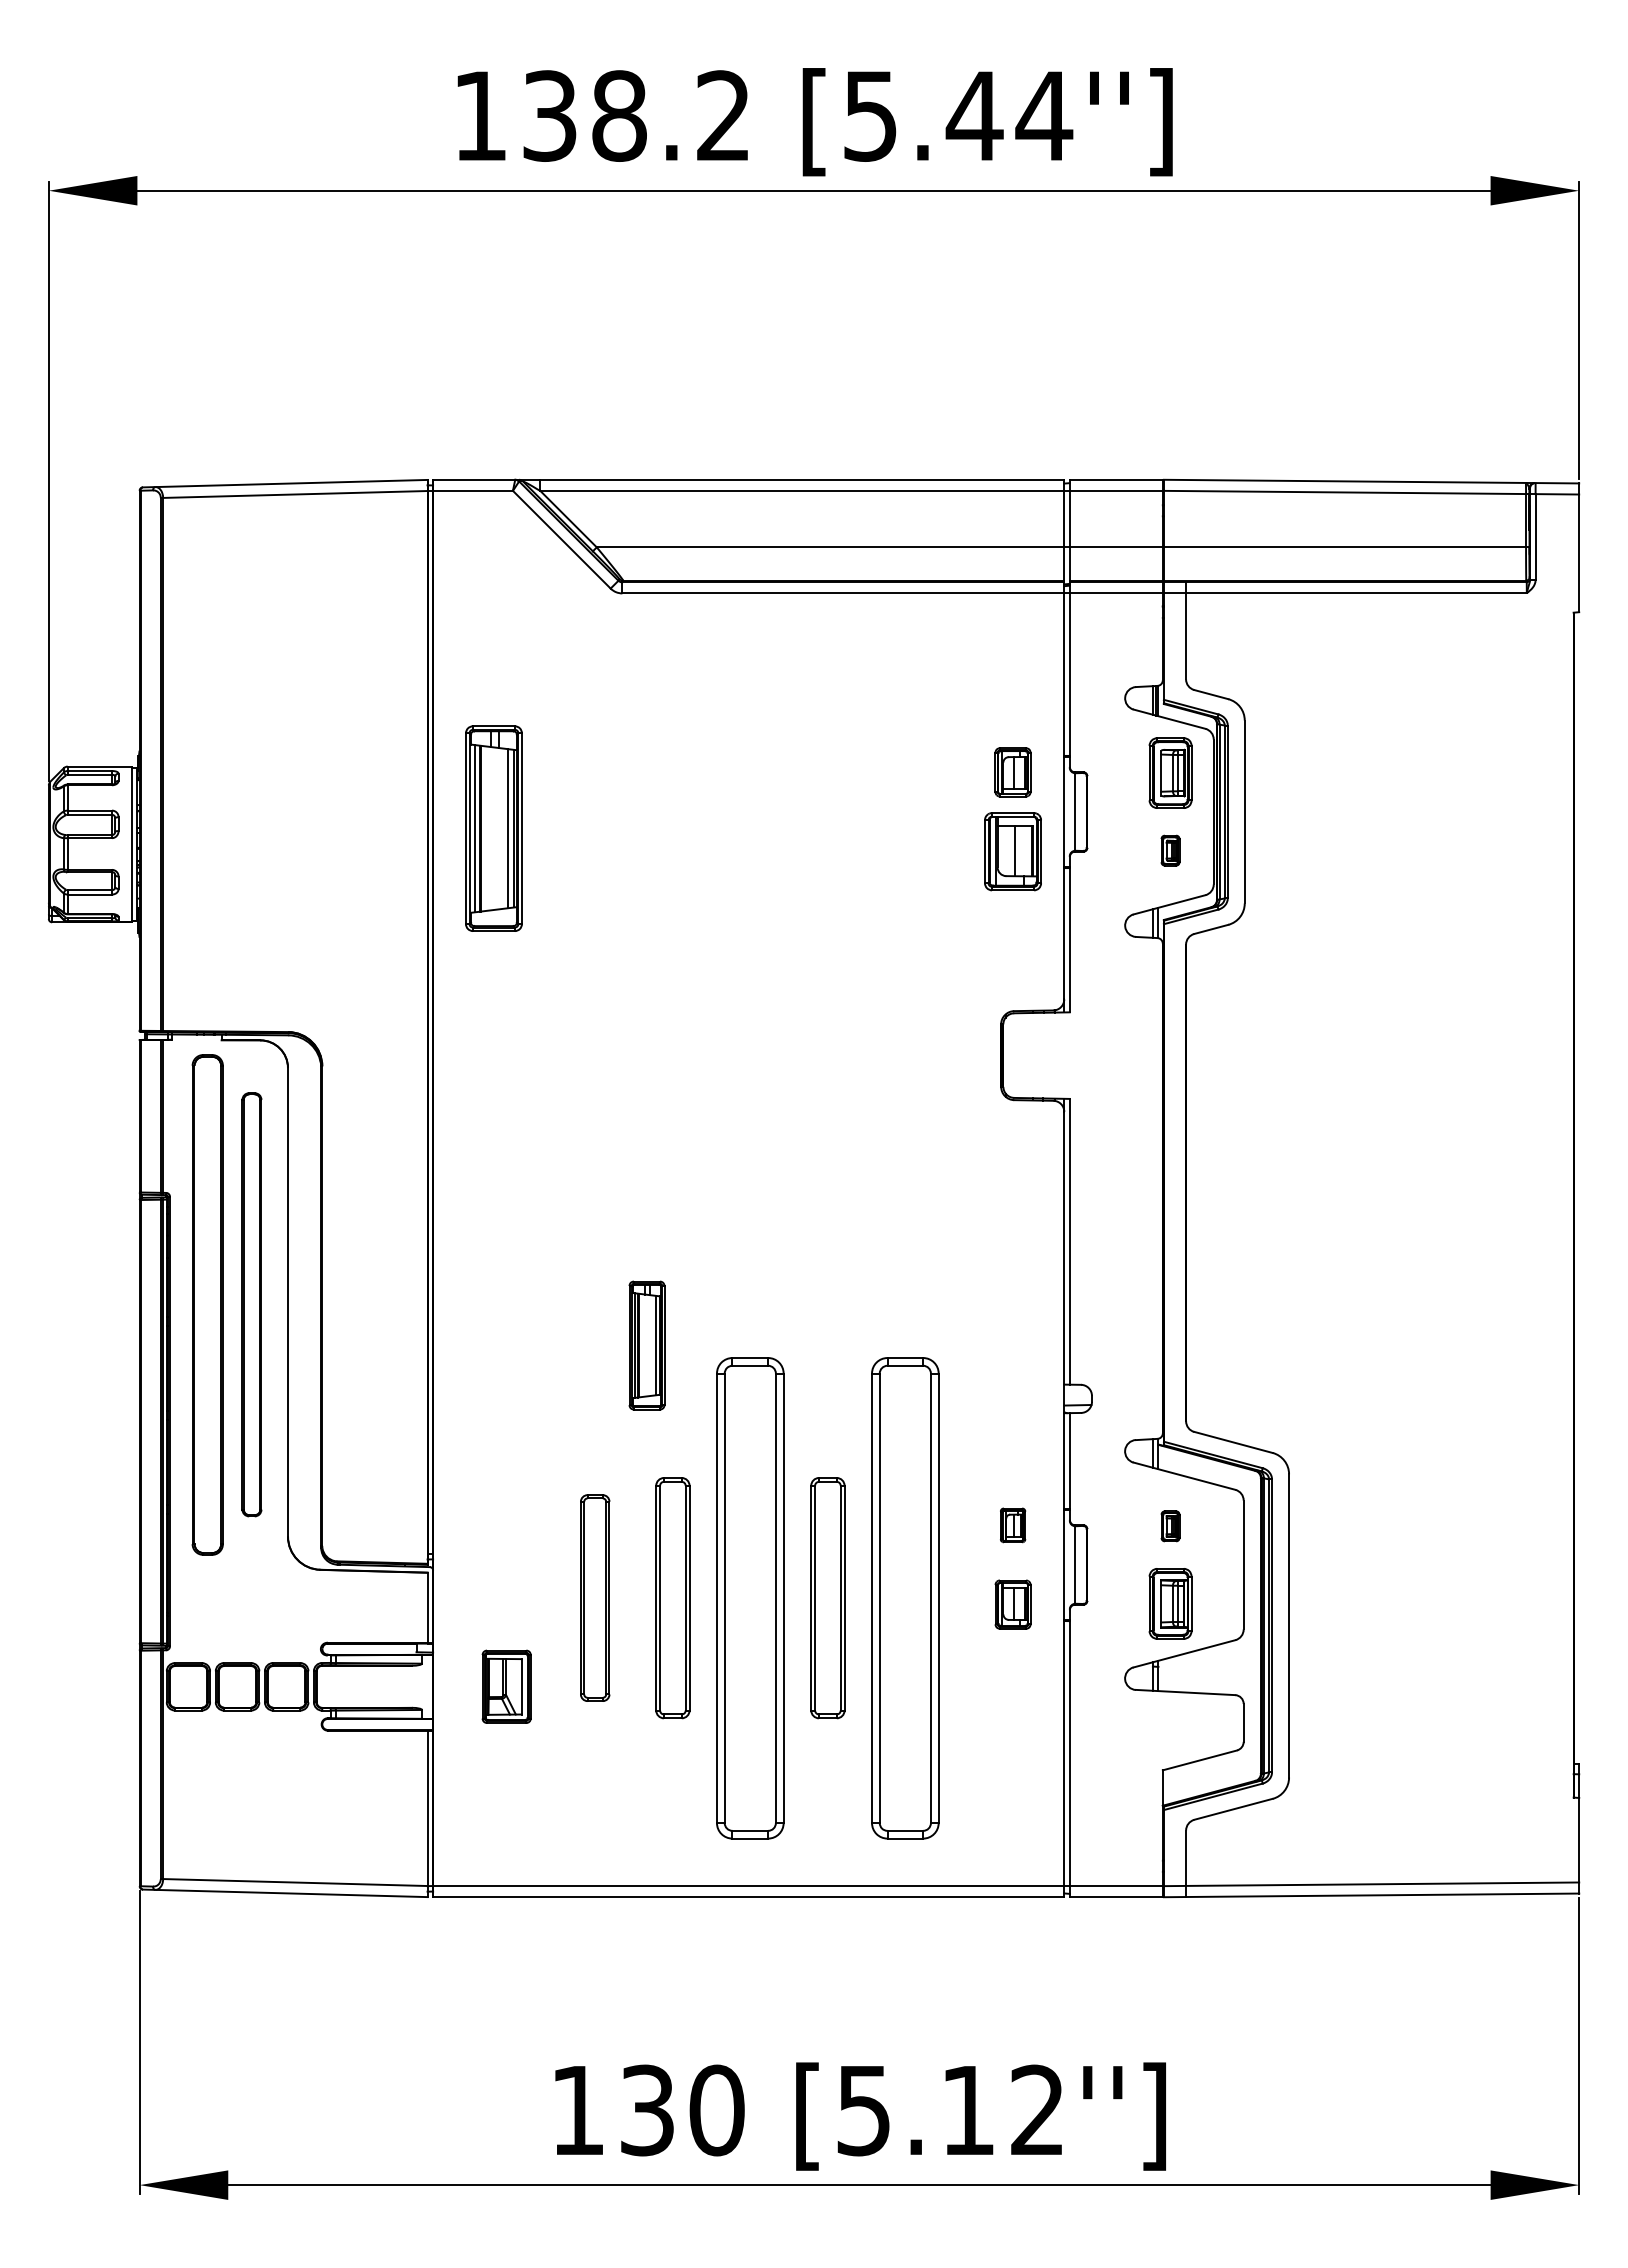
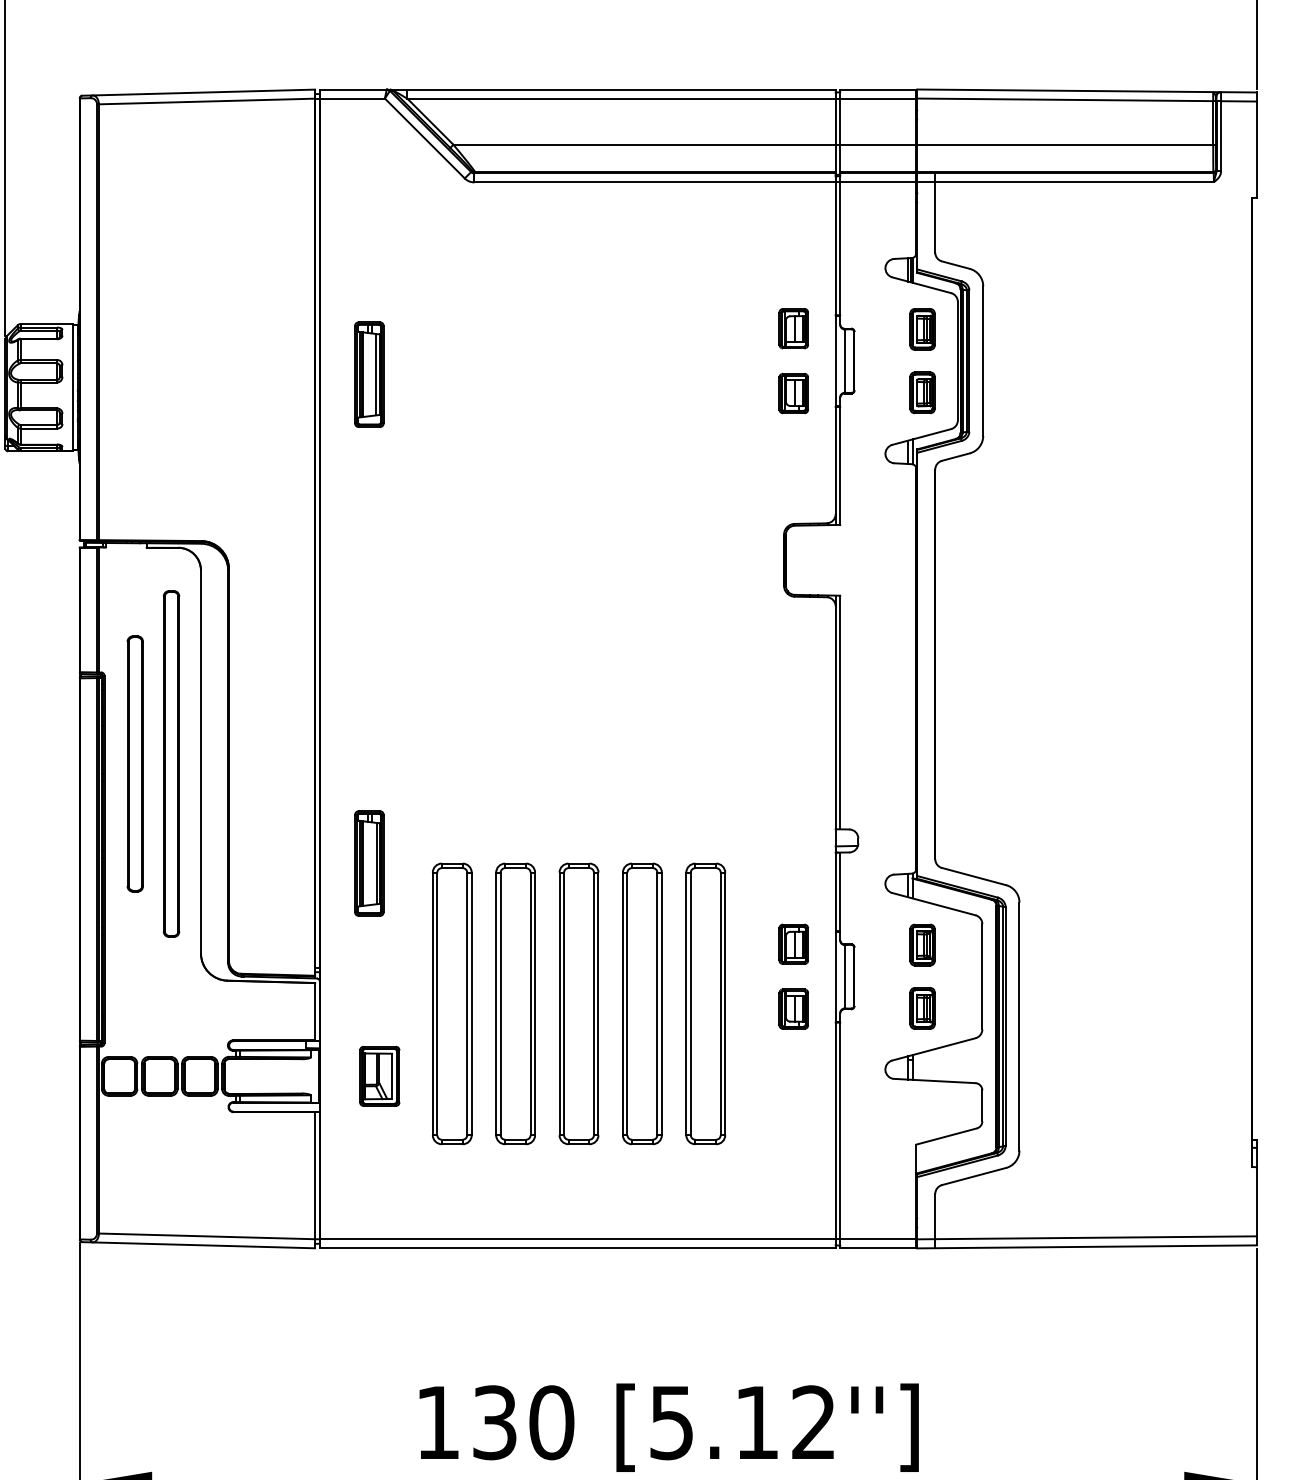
part: (1170, 773) -> (922, 329), size x0.71
part: (493, 828) -> (369, 374), size x0.62
part: (1170, 850) -> (922, 392), size x1.67
part: (1012, 851) -> (793, 393), size x0.62
part: (207, 1304) -> (135, 763), size x0.62
part: (646, 1345) -> (369, 863), moved
part: (1012, 1525) -> (793, 944), size x1.43
part: (1170, 1526) -> (922, 945), size x1.67
part: (594, 1597) -> (451, 1003), size x1.67
part: (672, 1597) -> (515, 1003), size x1.43
part: (750, 1597) -> (579, 1003), size x0.71
part: (827, 1597) -> (642, 1003), size x1.43
part: (905, 1597) -> (705, 1003), size x0.71
part: (1170, 1603) -> (922, 1008), size x0.71

